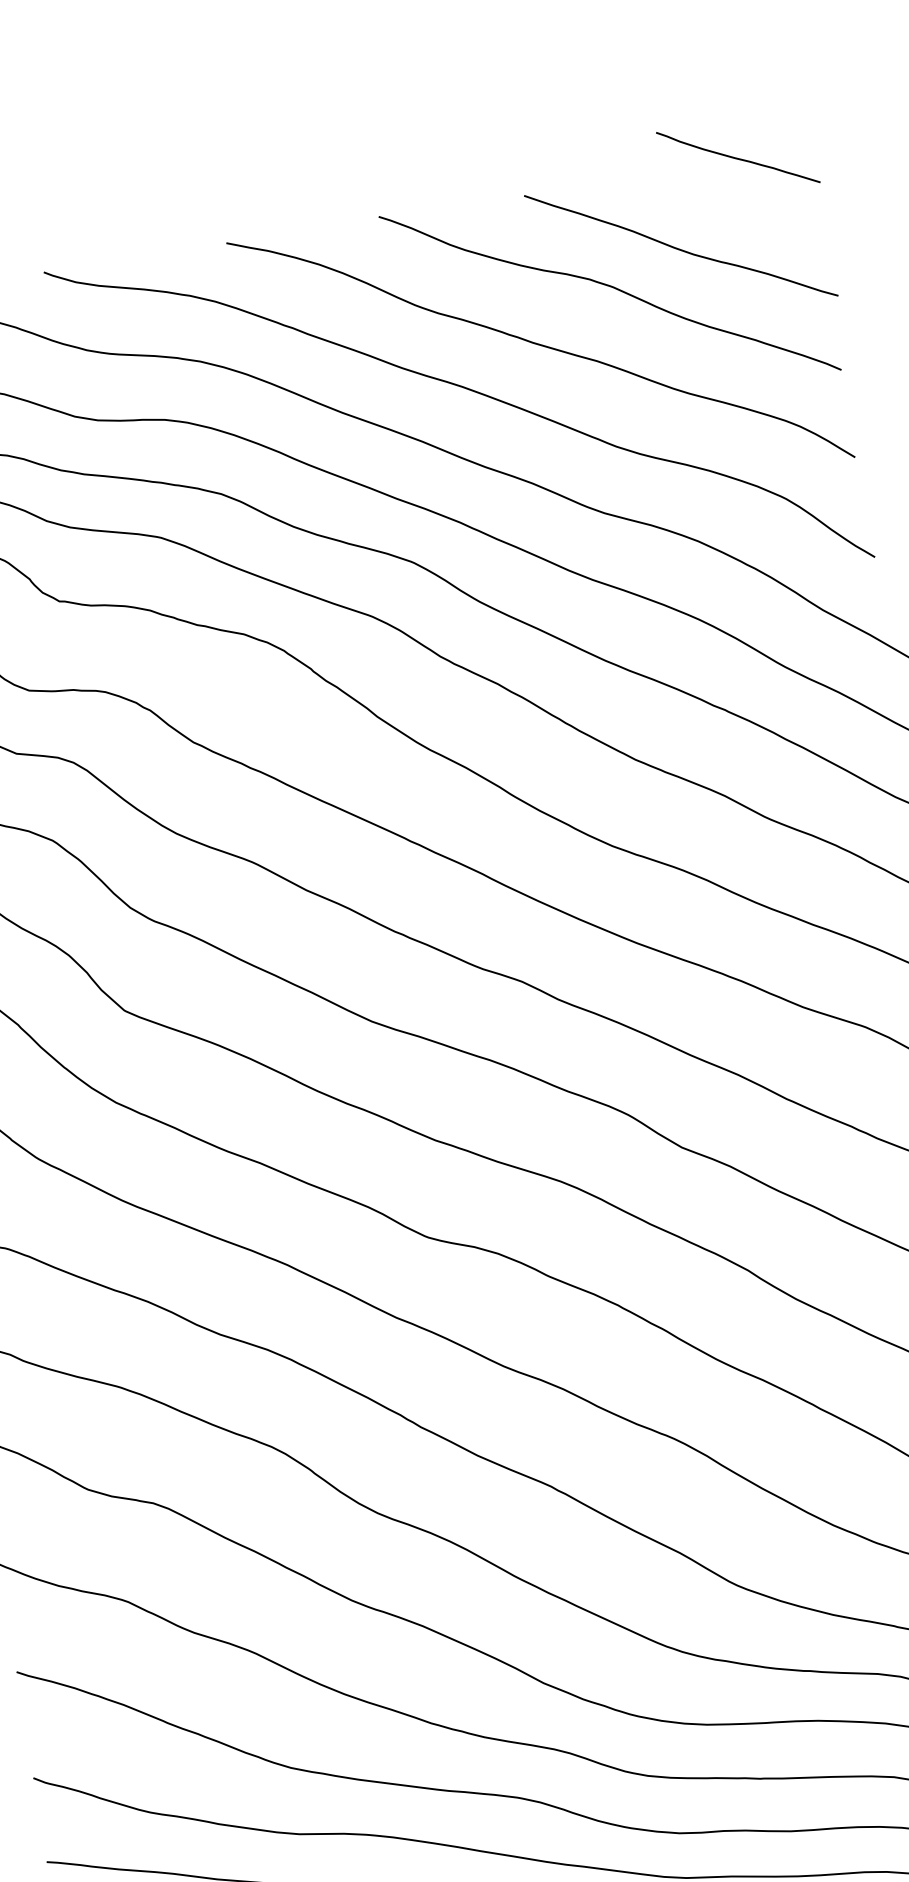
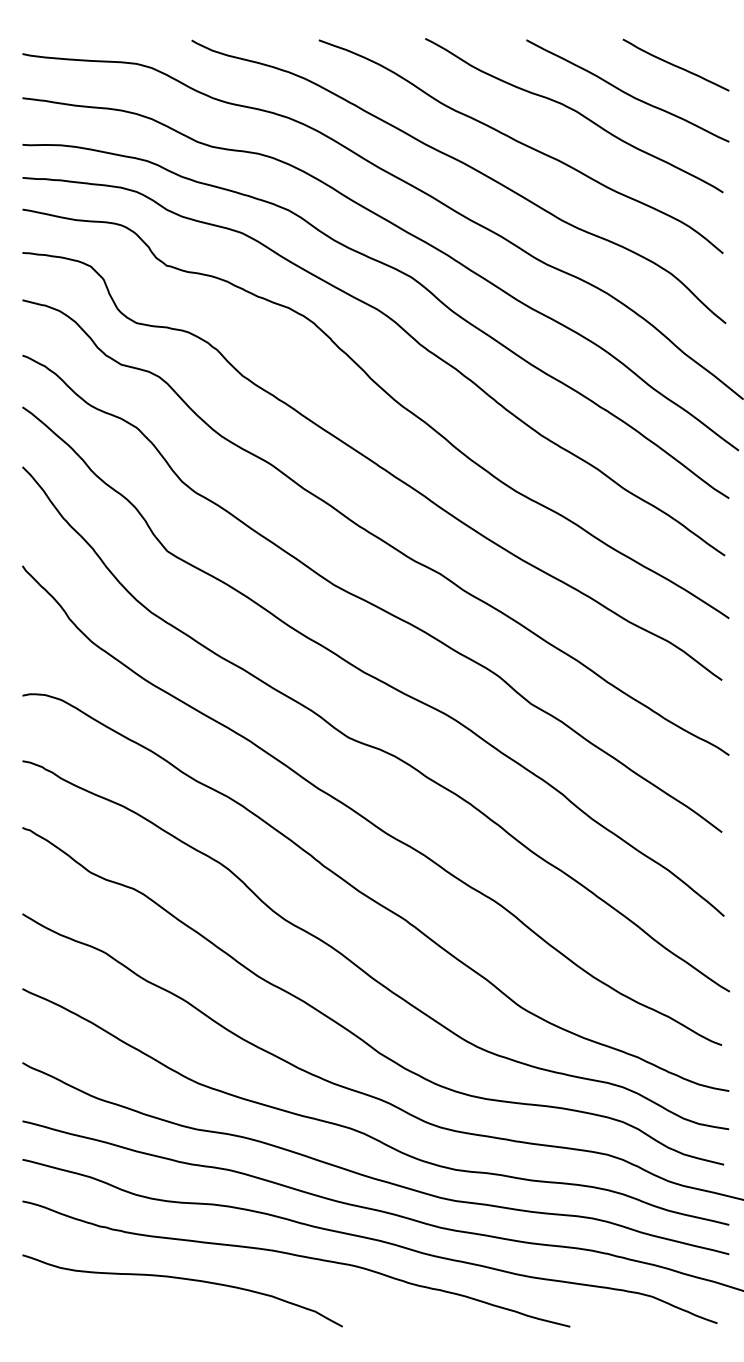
curve: (737, 156) -> (675, 64), moved

